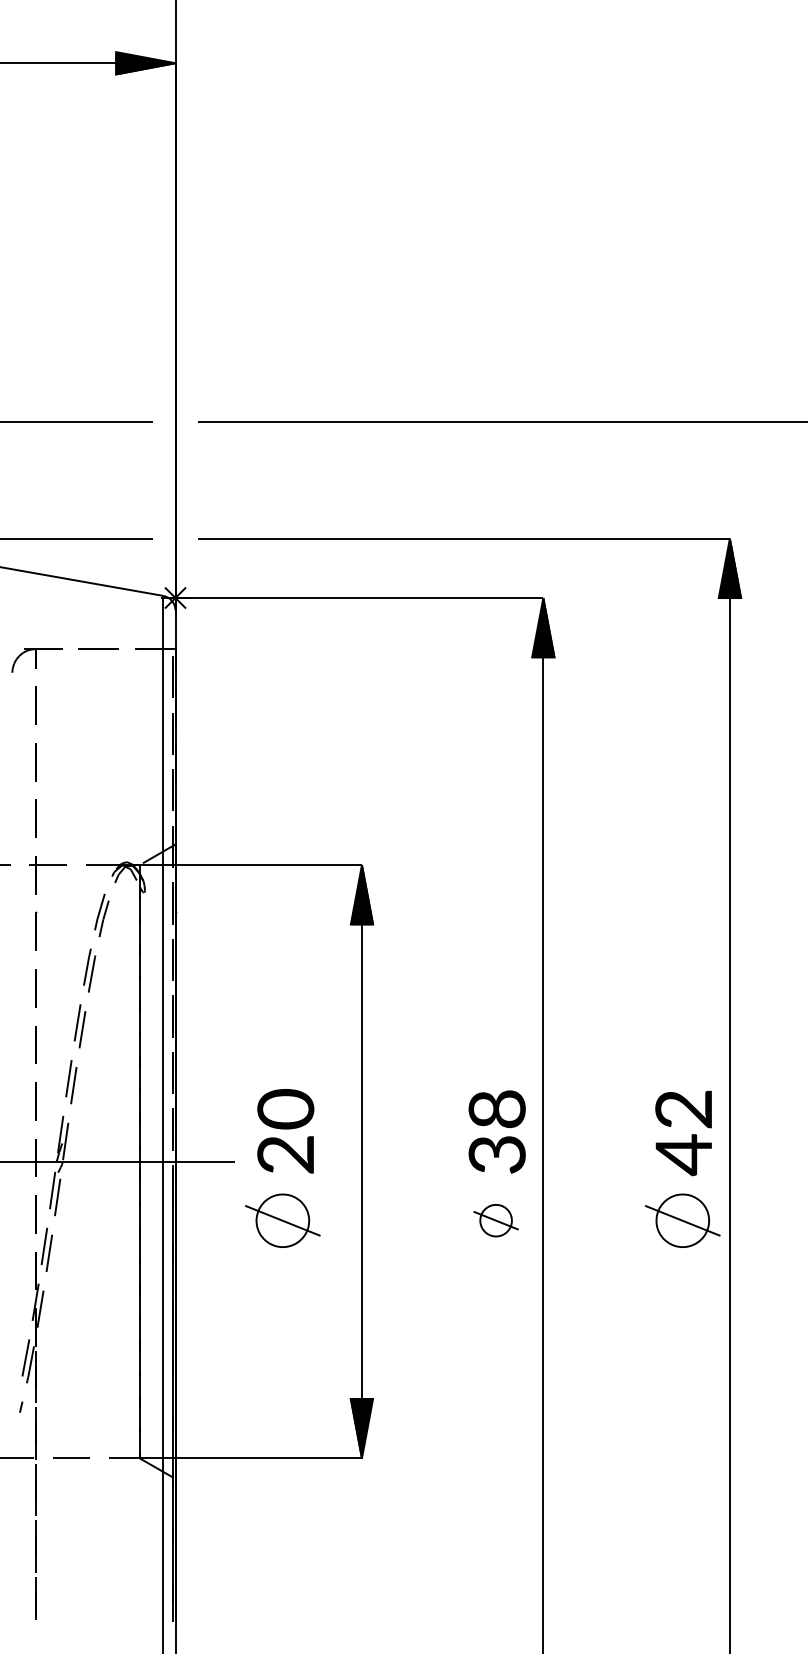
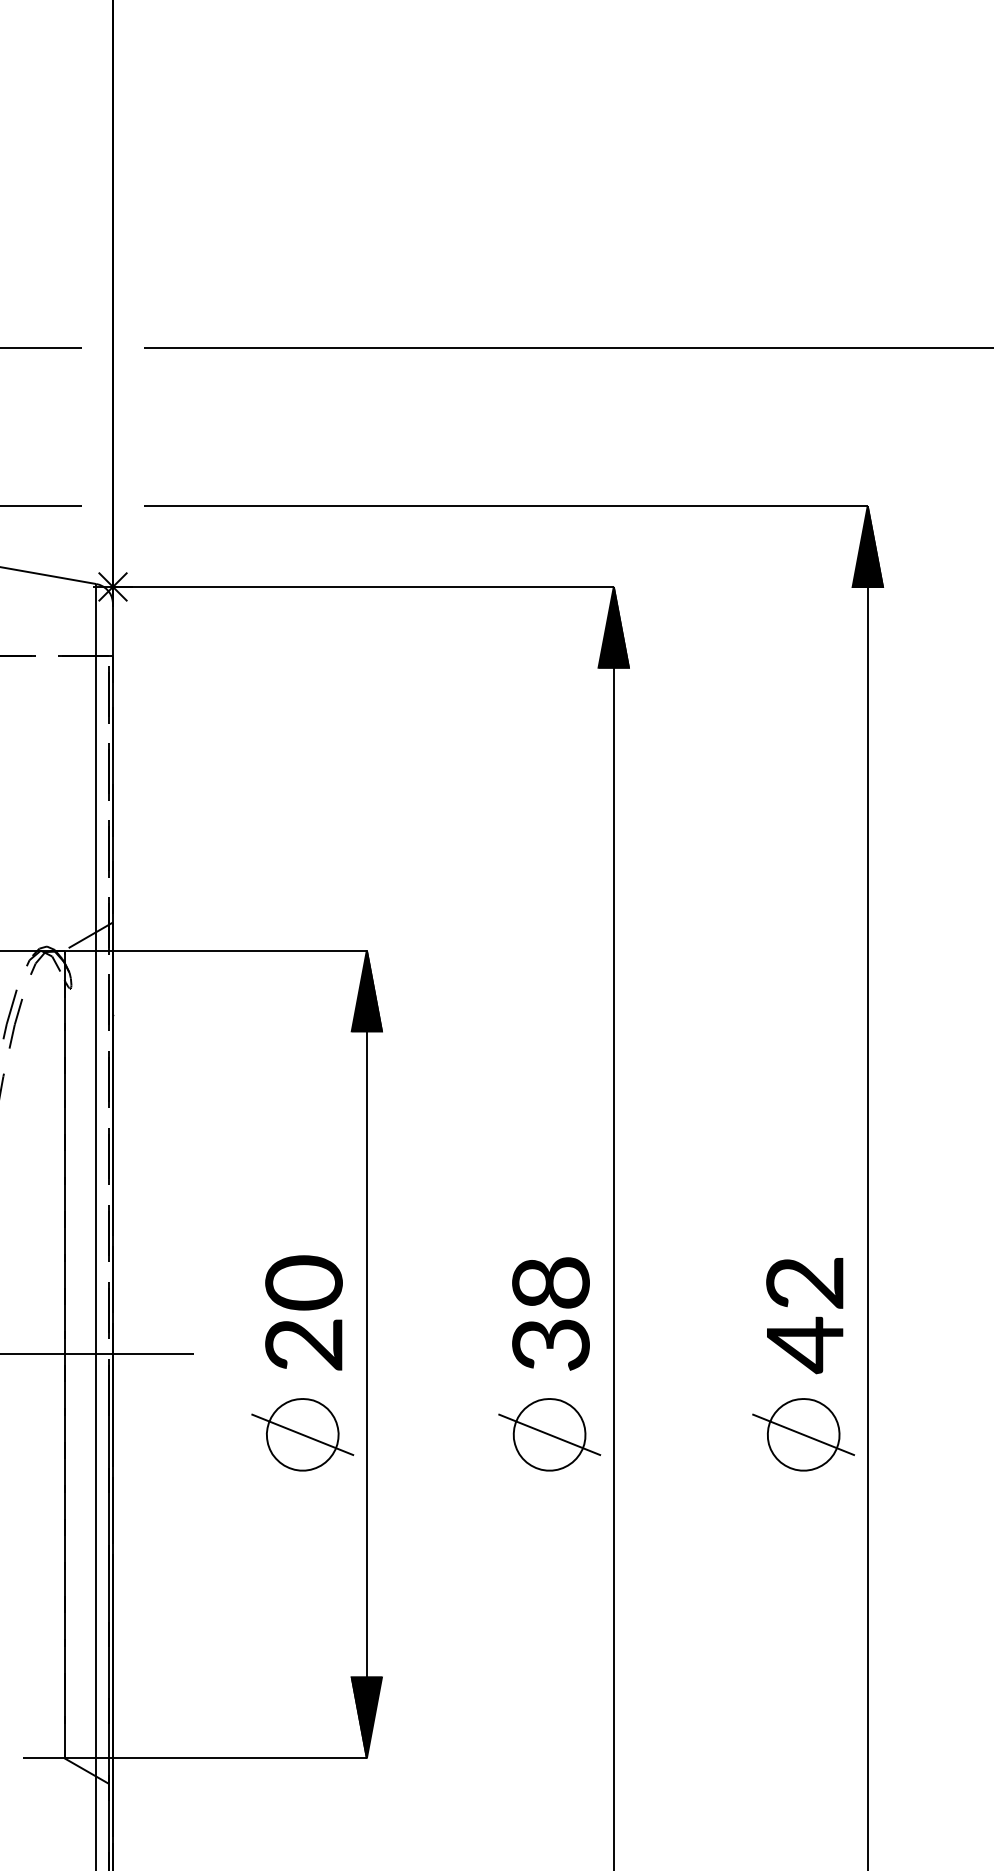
text: (285, 1131) -> (303, 1313), moved
part: (282, 1220) -> (302, 1434), moved
part: (495, 1220) -> (548, 1434), size x1.67

